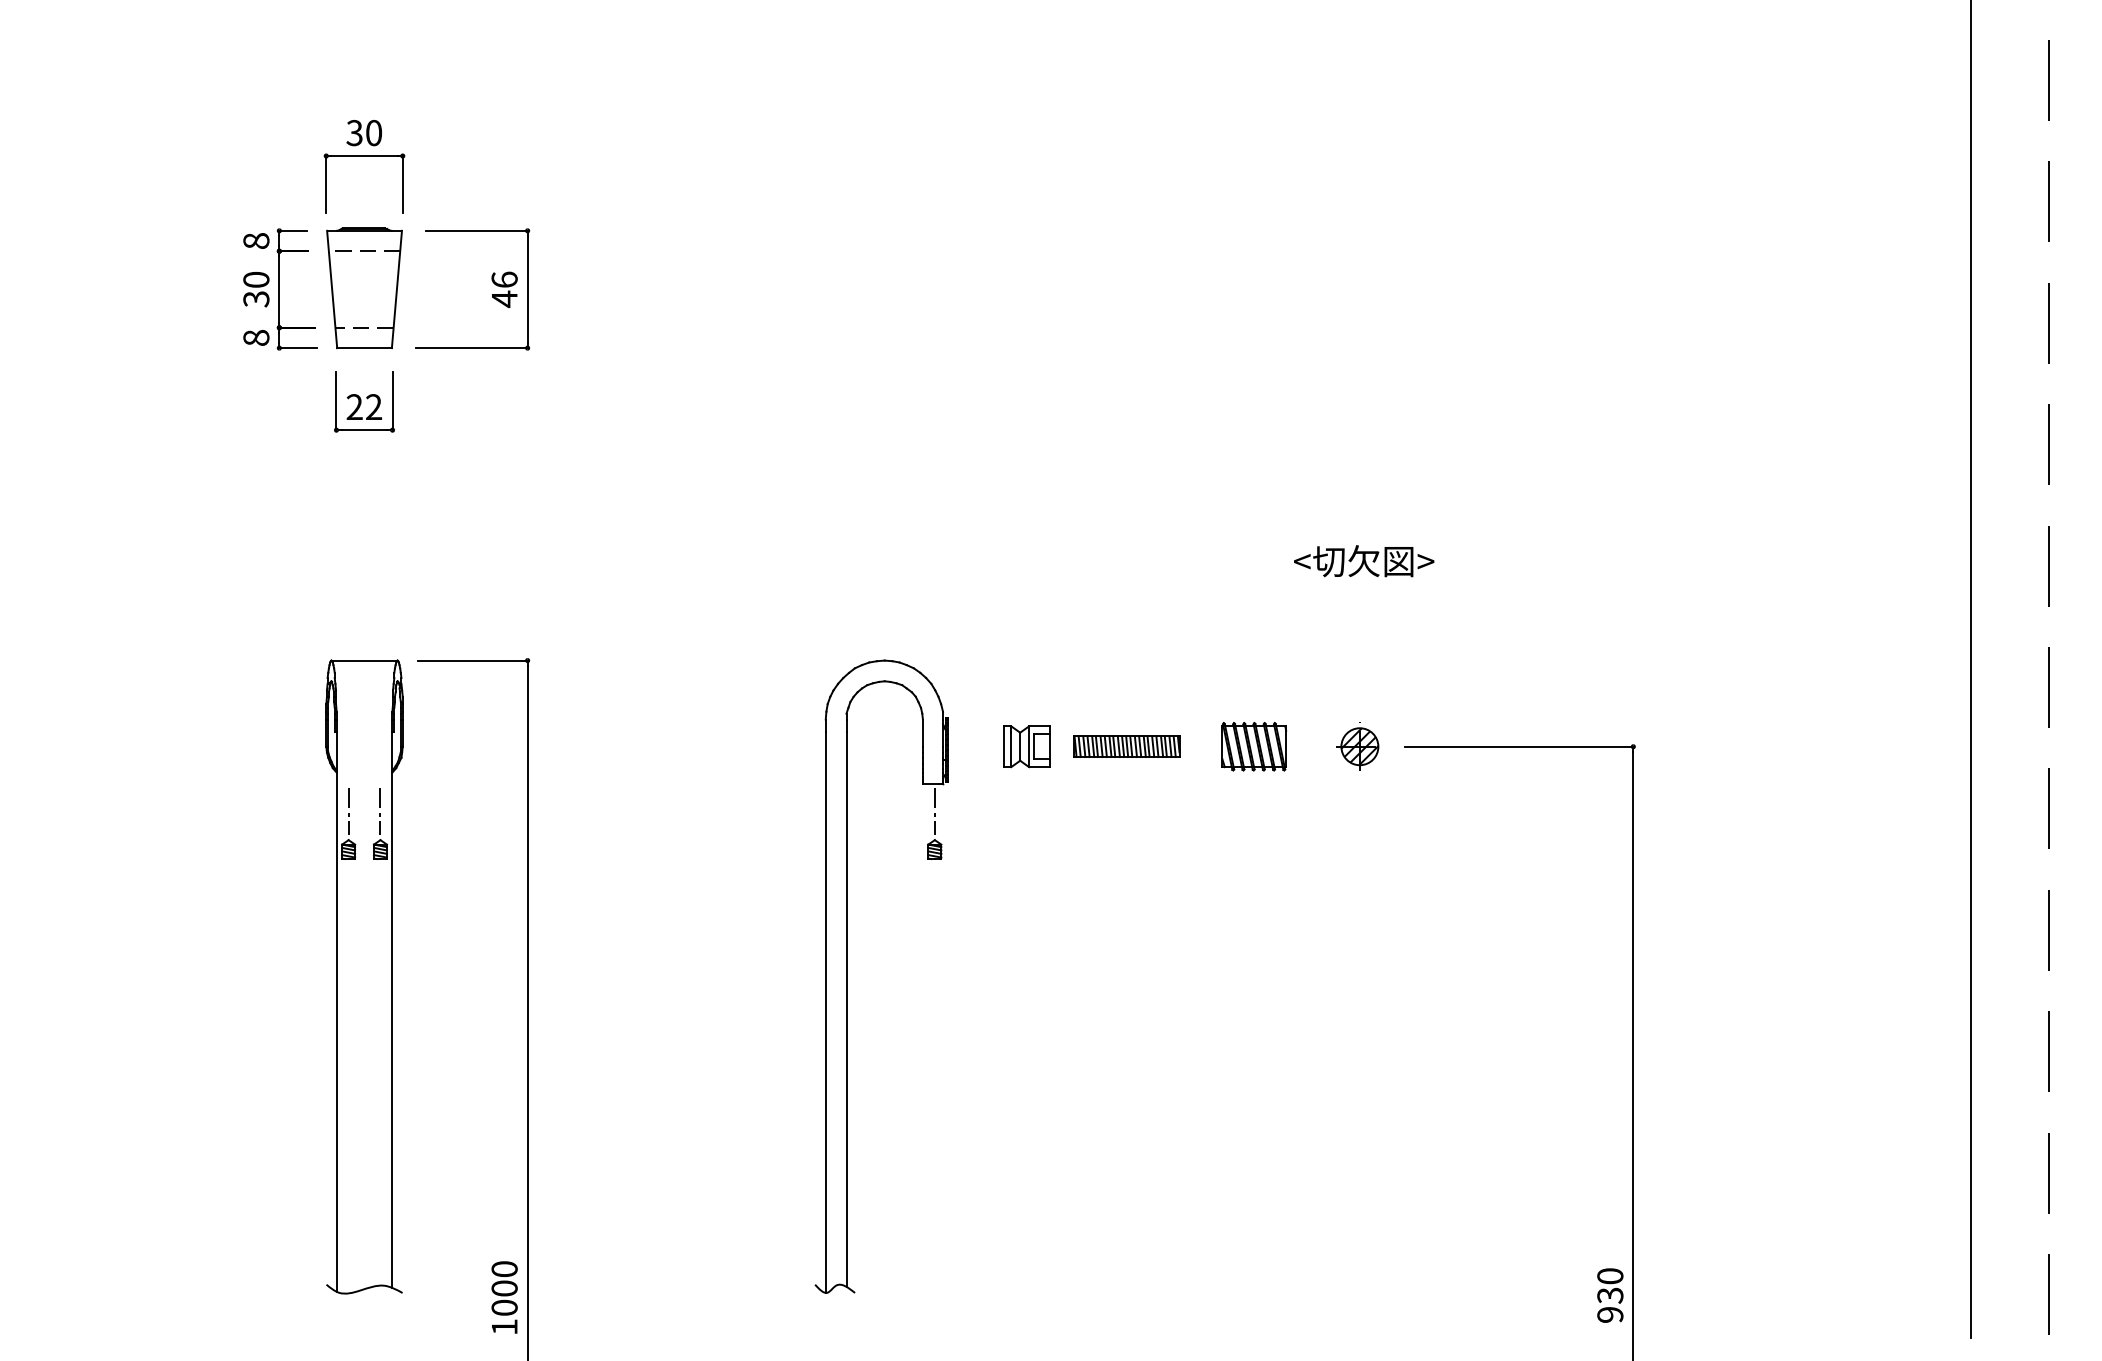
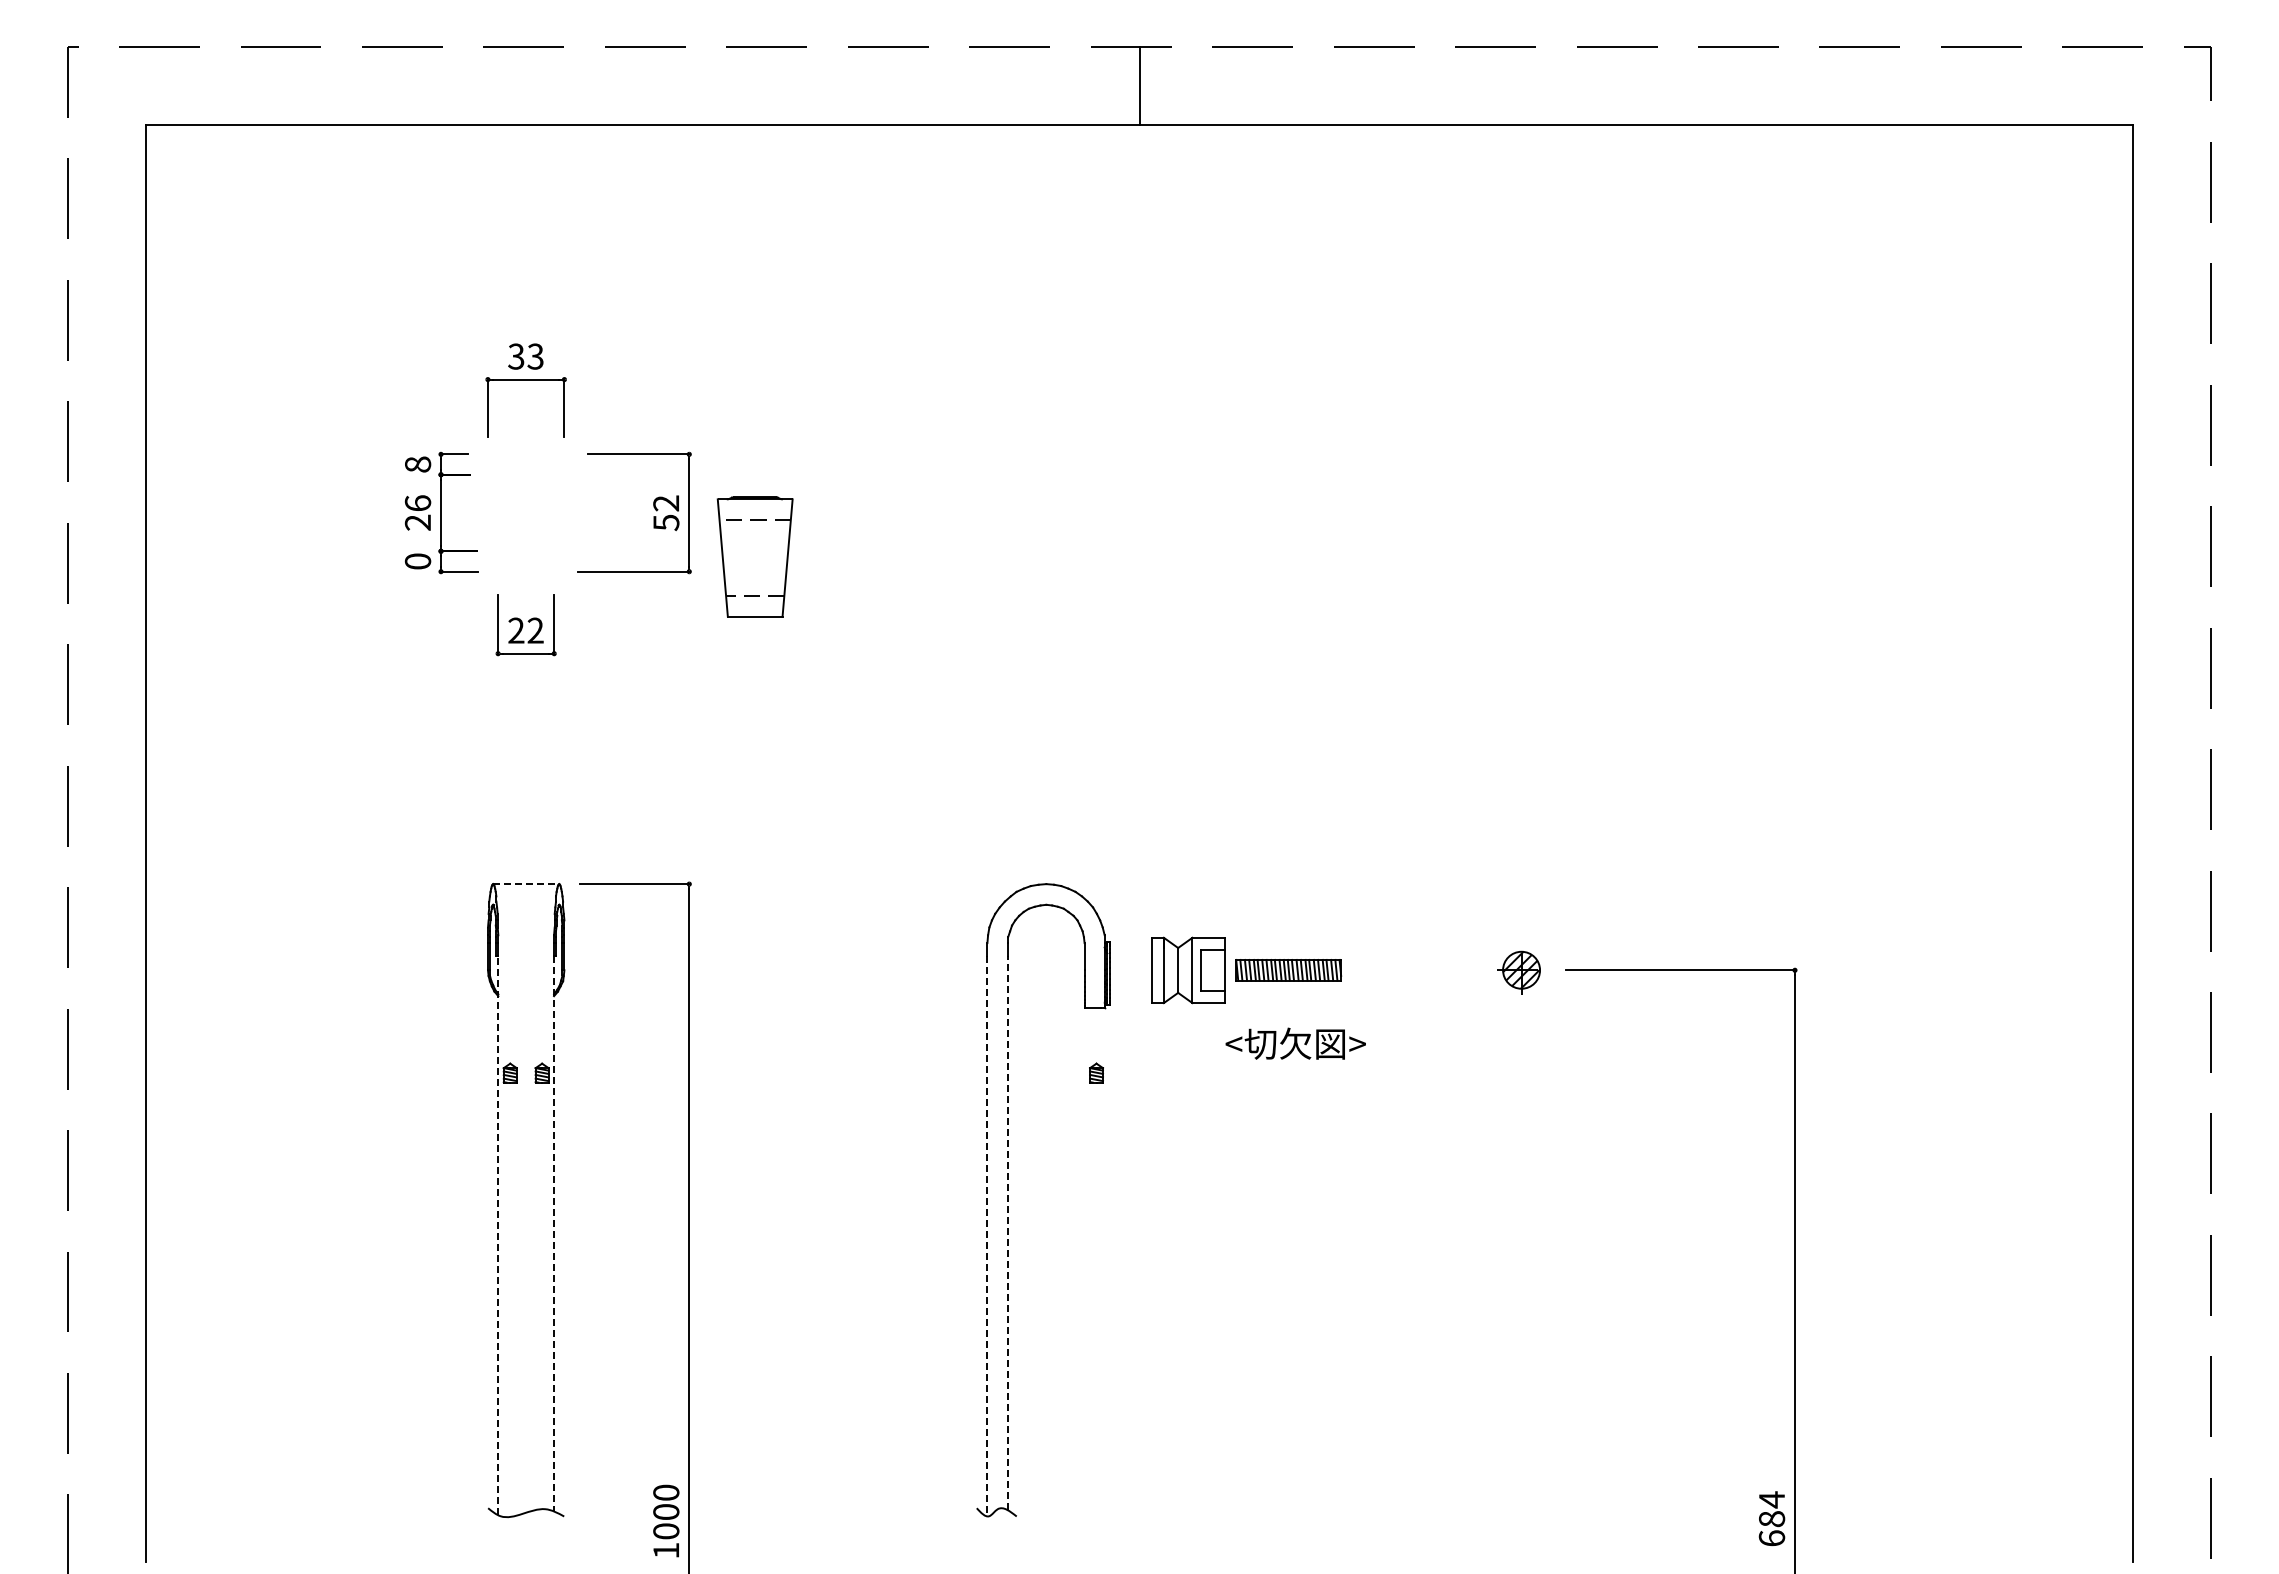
text: (373, 132) -> (535, 356), 30 -> 33
part: (363, 287) -> (754, 556), moved
text: (255, 289) -> (417, 513), 30 -> 26
text: (504, 289) -> (666, 513), 46 -> 52
text: (256, 337) -> (418, 561), 8 -> 0
text: (1363, 560) -> (1295, 1043), moved
line: (364, 660) -> (526, 884), solid -> dashed
part: (1025, 745) -> (1187, 969), size x1.6
part: (1253, 745) -> (1415, 969), removed
line: (348, 810) -> (510, 1034), removed
line: (380, 810) -> (542, 1034), removed
line: (934, 810) -> (1096, 1034), removed
line: (846, 1008) -> (1008, 1232), solid -> dashed
line: (392, 1009) -> (554, 1233), solid -> dashed
line: (336, 1011) -> (498, 1235), solid -> dashed
line: (825, 1012) -> (987, 1236), solid -> dashed
text: (1609, 1294) -> (1771, 1518), 930 -> 684

